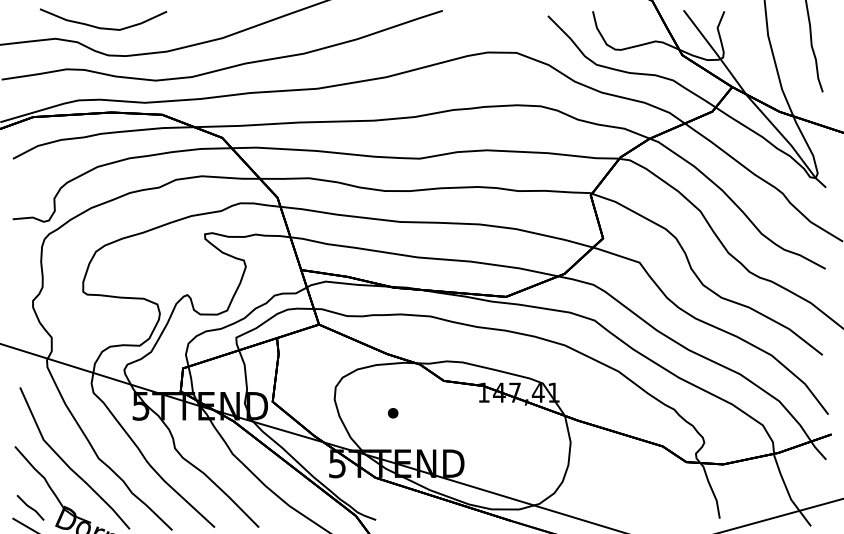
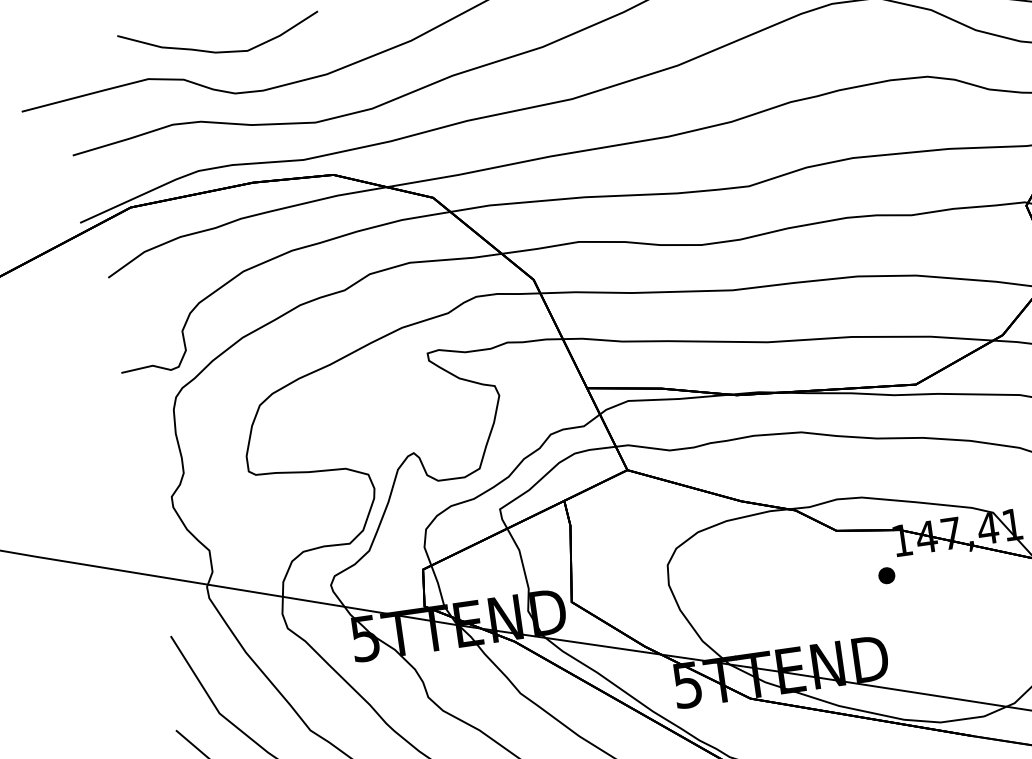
part: (393, 413) -> (887, 575), moved

